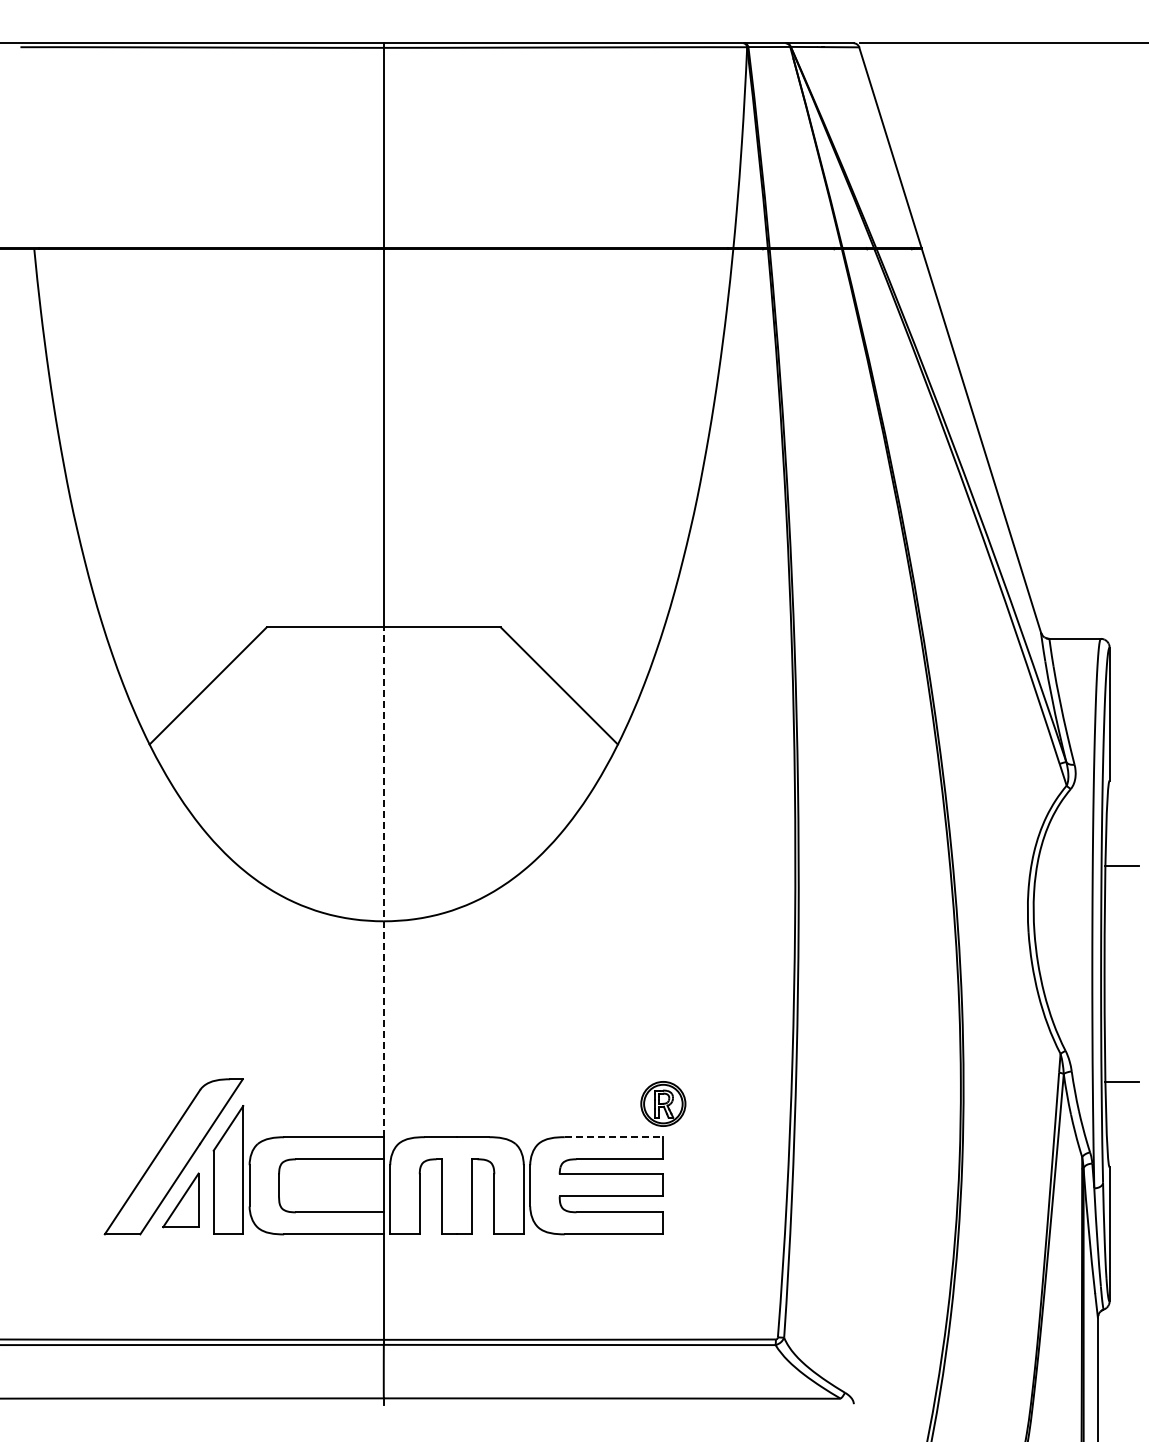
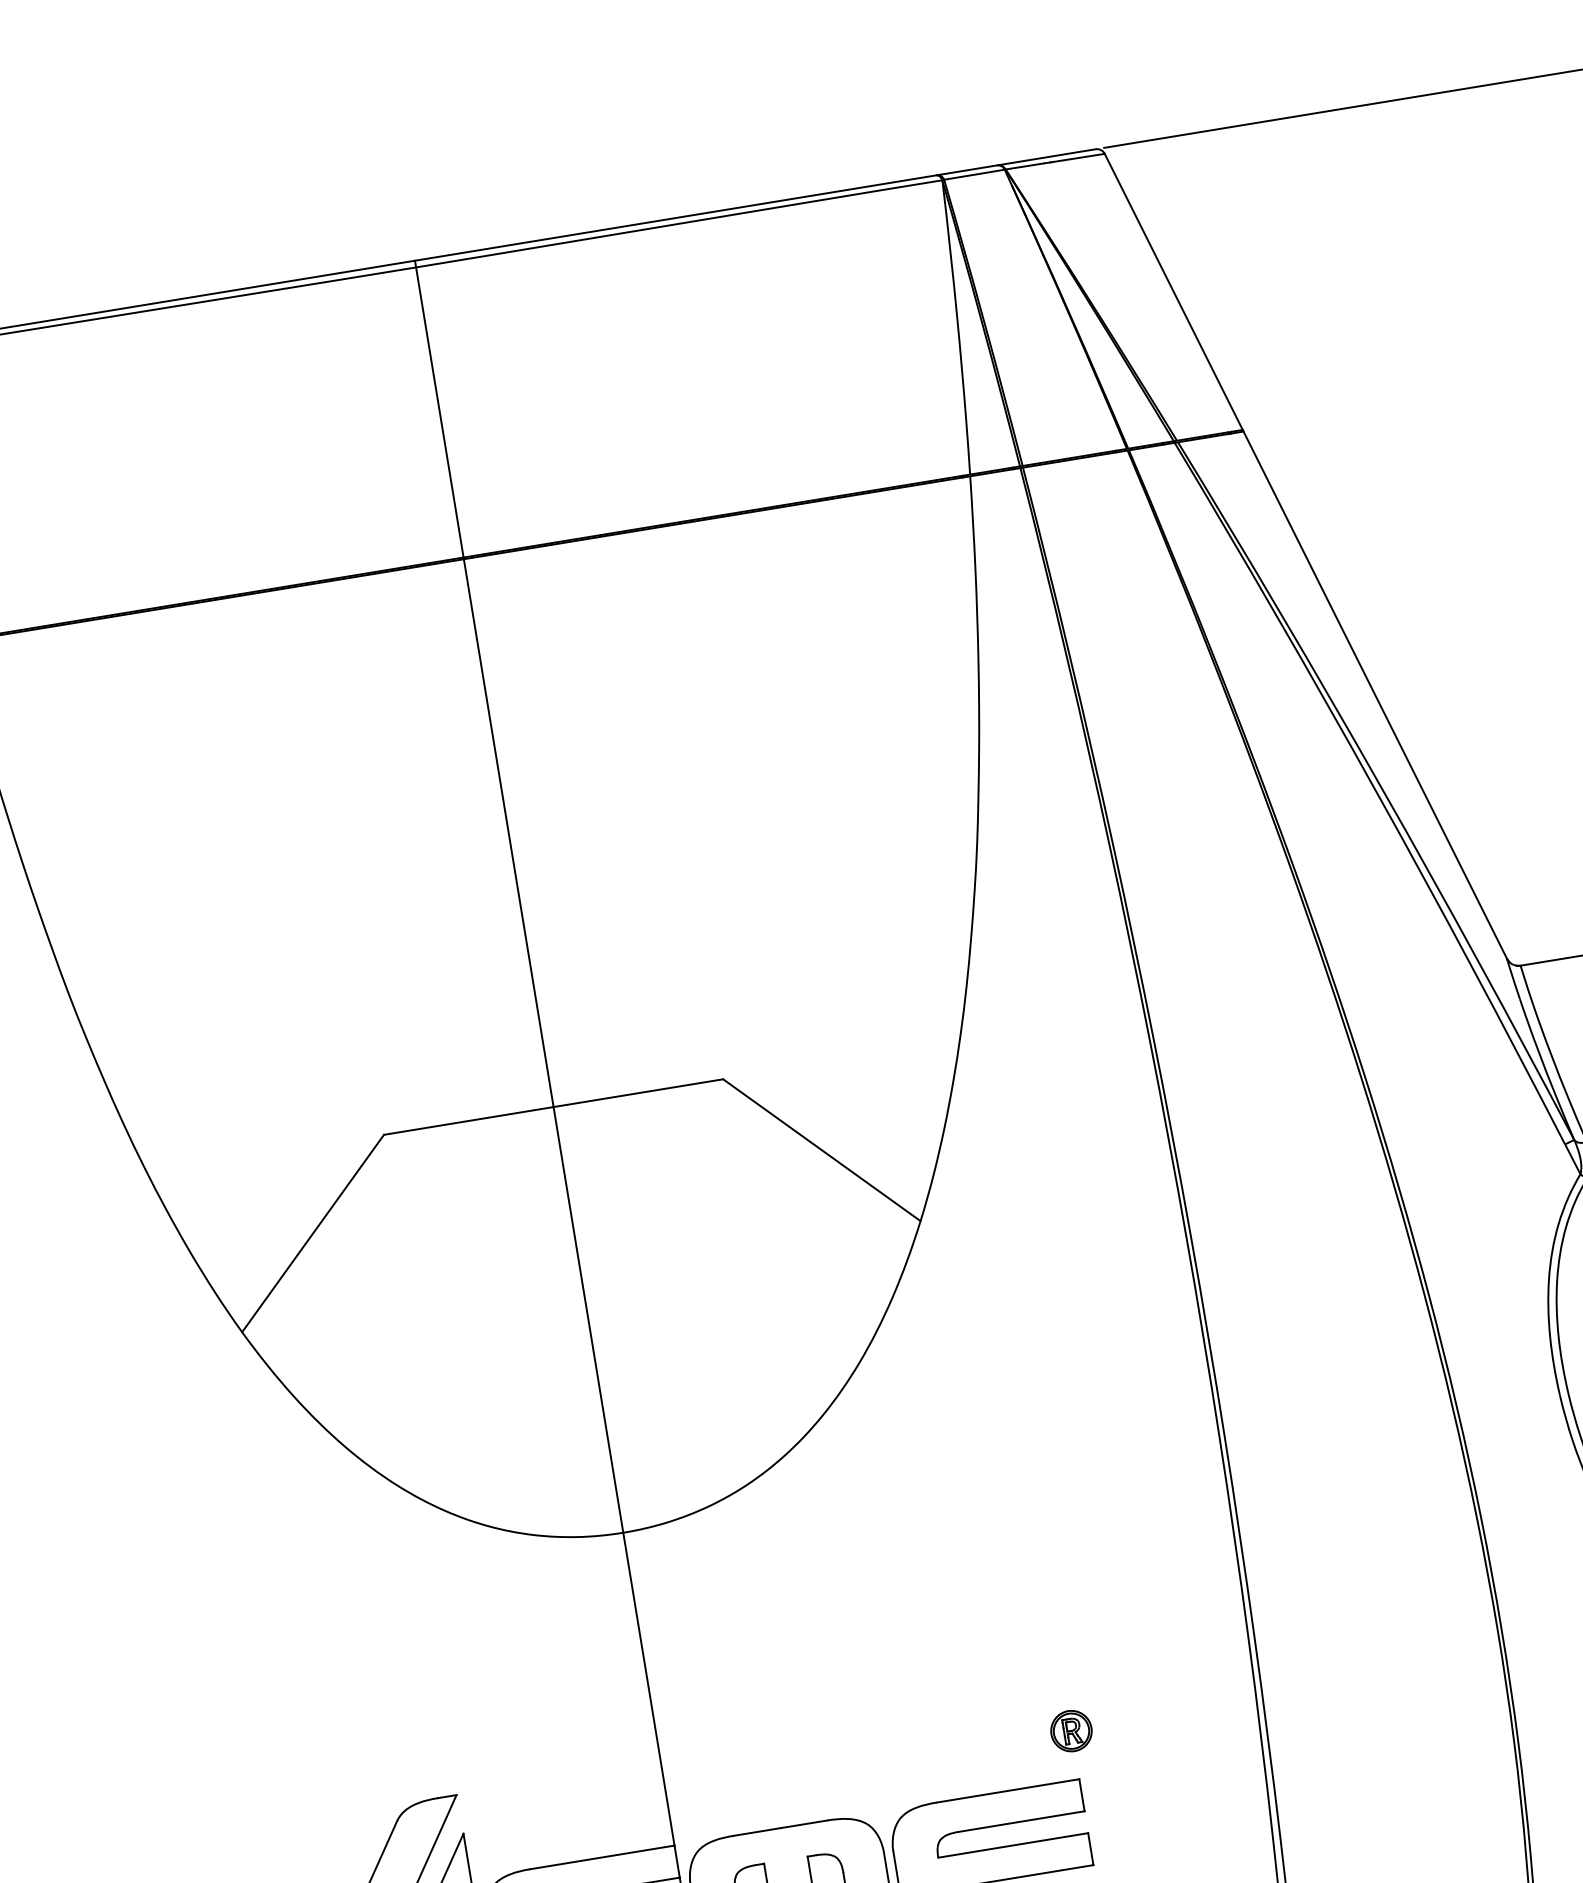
line: (383, 882) -> (613, 1476), dashed -> solid
part: (662, 1103) -> (1070, 1730), size x0.62
line: (614, 1137) -> (1008, 1791), dashed -> solid

